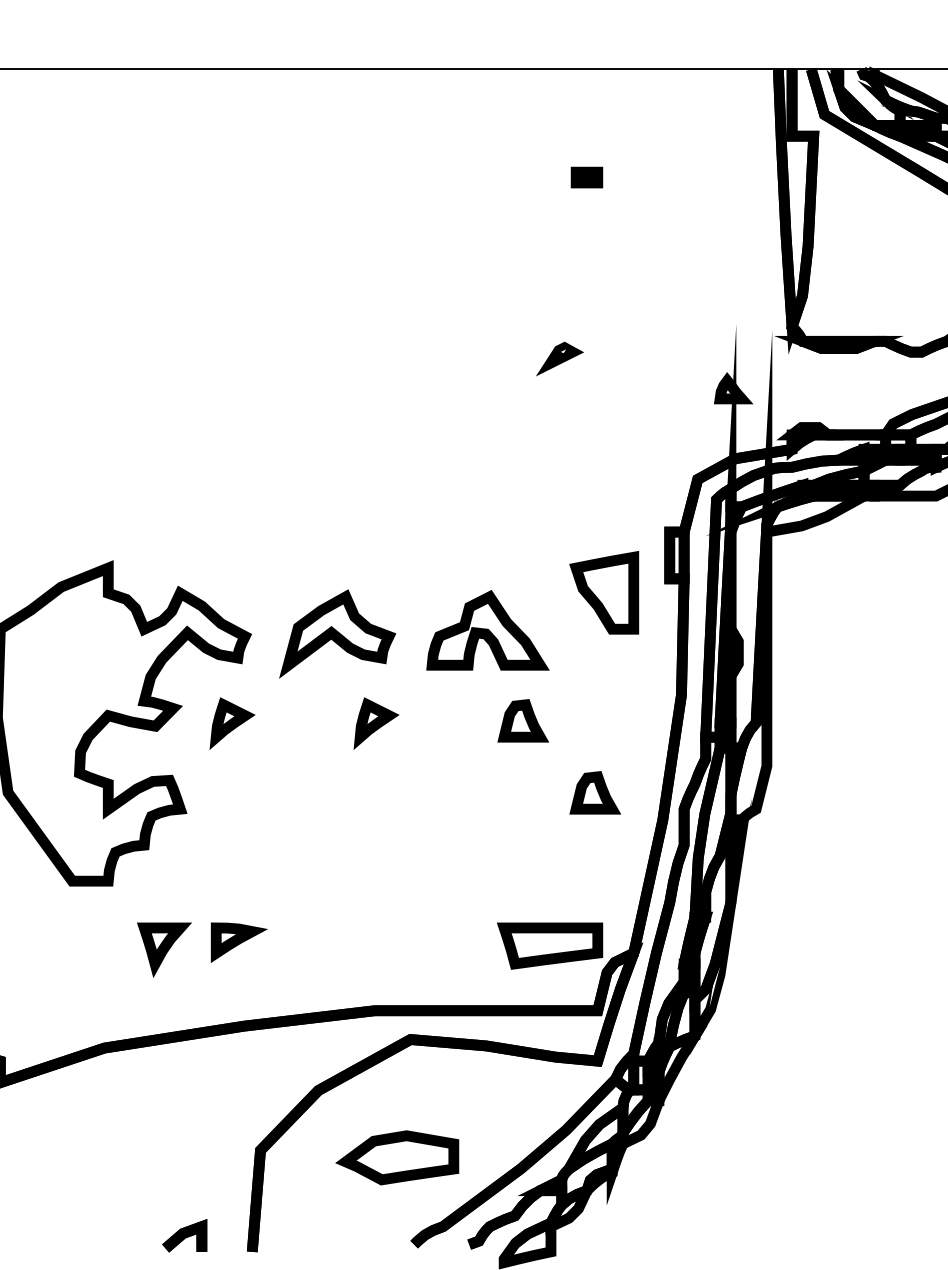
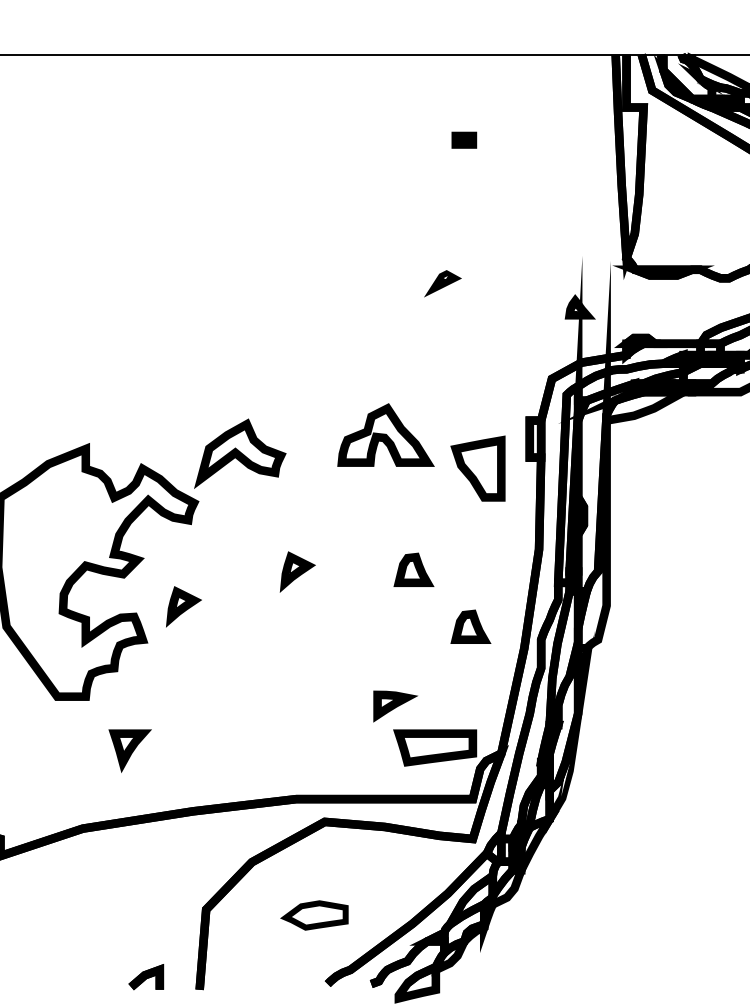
part: (487, 630) -> (385, 435), moved
part: (337, 633) -> (240, 453), moved
part: (232, 723) -> (184, 606), moved
part: (238, 942) -> (395, 706), moved
part: (397, 1157) -> (314, 915), size x0.7

